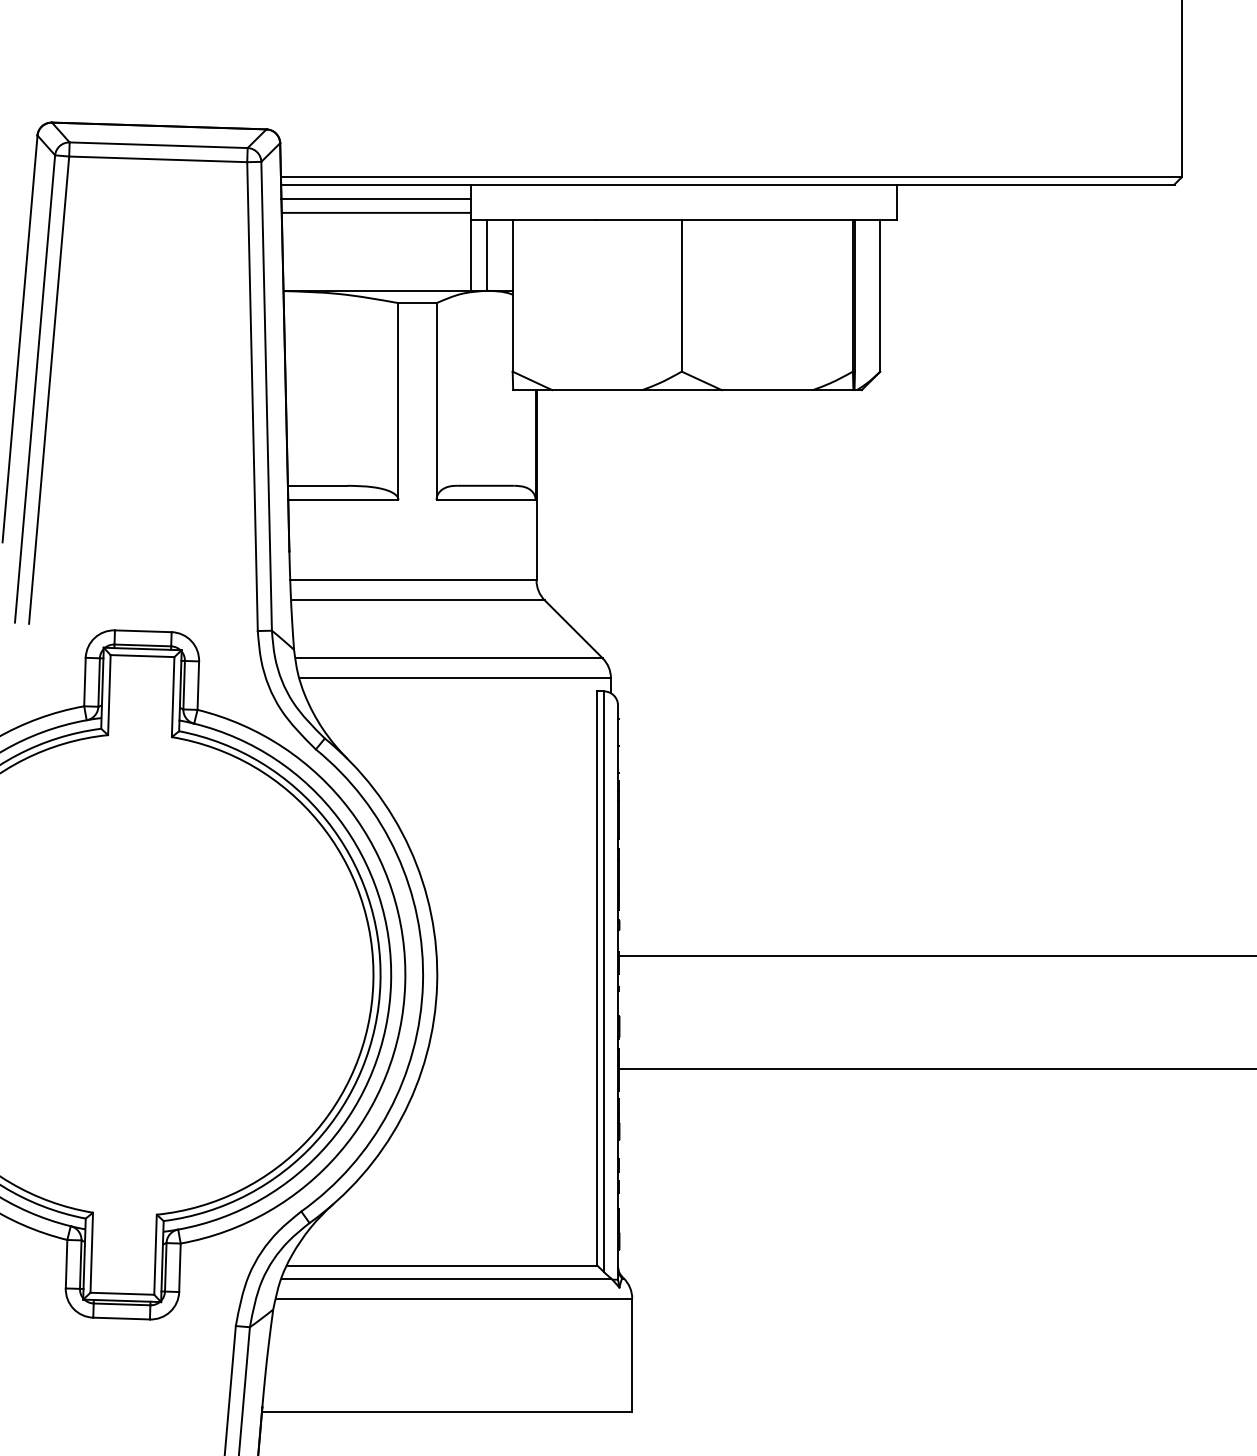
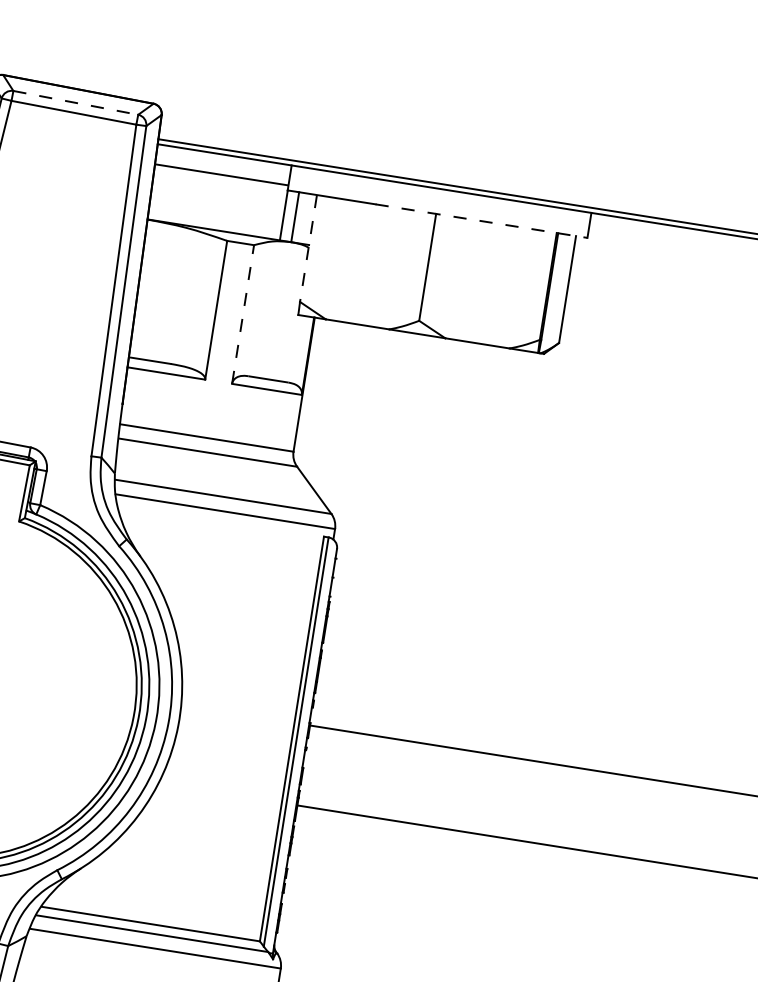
line: (159, 145) -> (76, 103), solid -> dashed
line: (376, 198) -> (223, 164), removed
line: (746, 219) -> (481, 220), solid -> dashed
line: (512, 295) -> (308, 248), solid -> dashed
line: (436, 401) -> (243, 314), solid -> dashed

